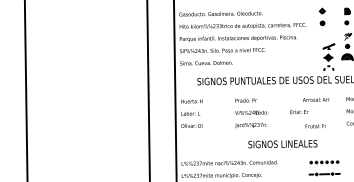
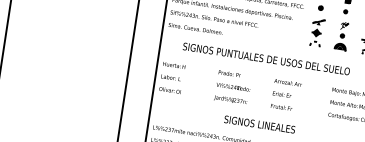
part: (328, 56) -> (316, 31), moved
text: (316, 99) -> (288, 82), moved
text: (315, 126) -> (281, 107), moved

